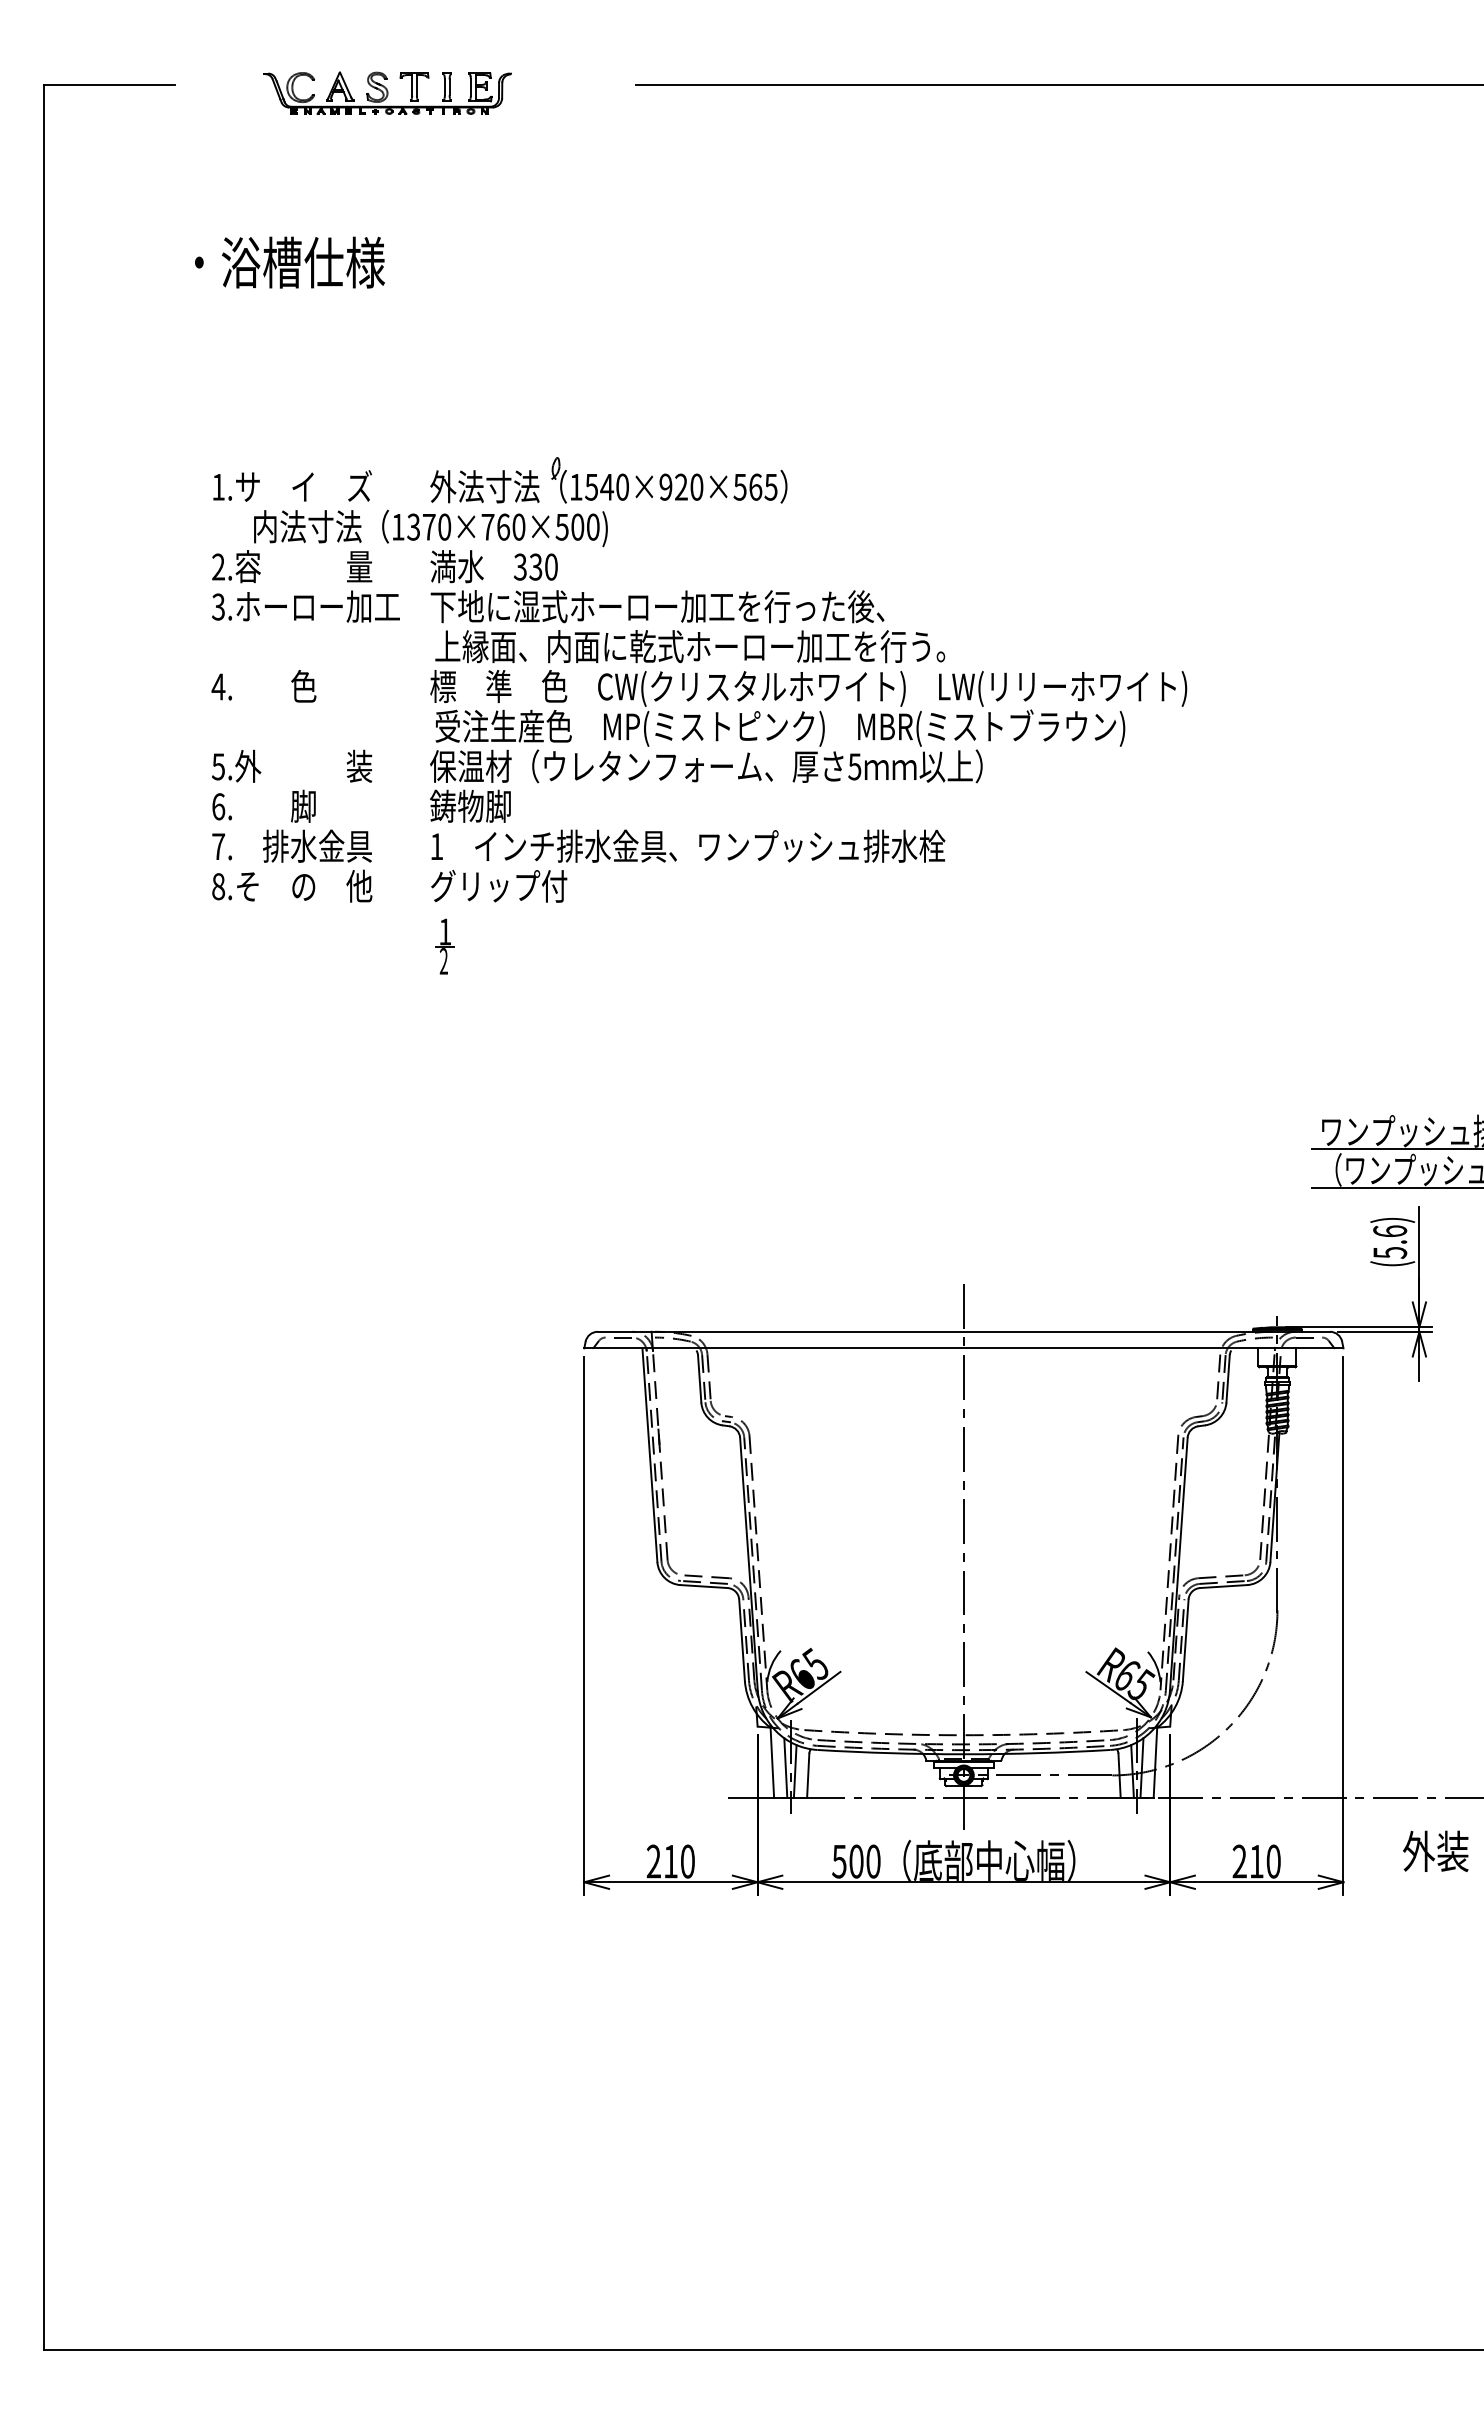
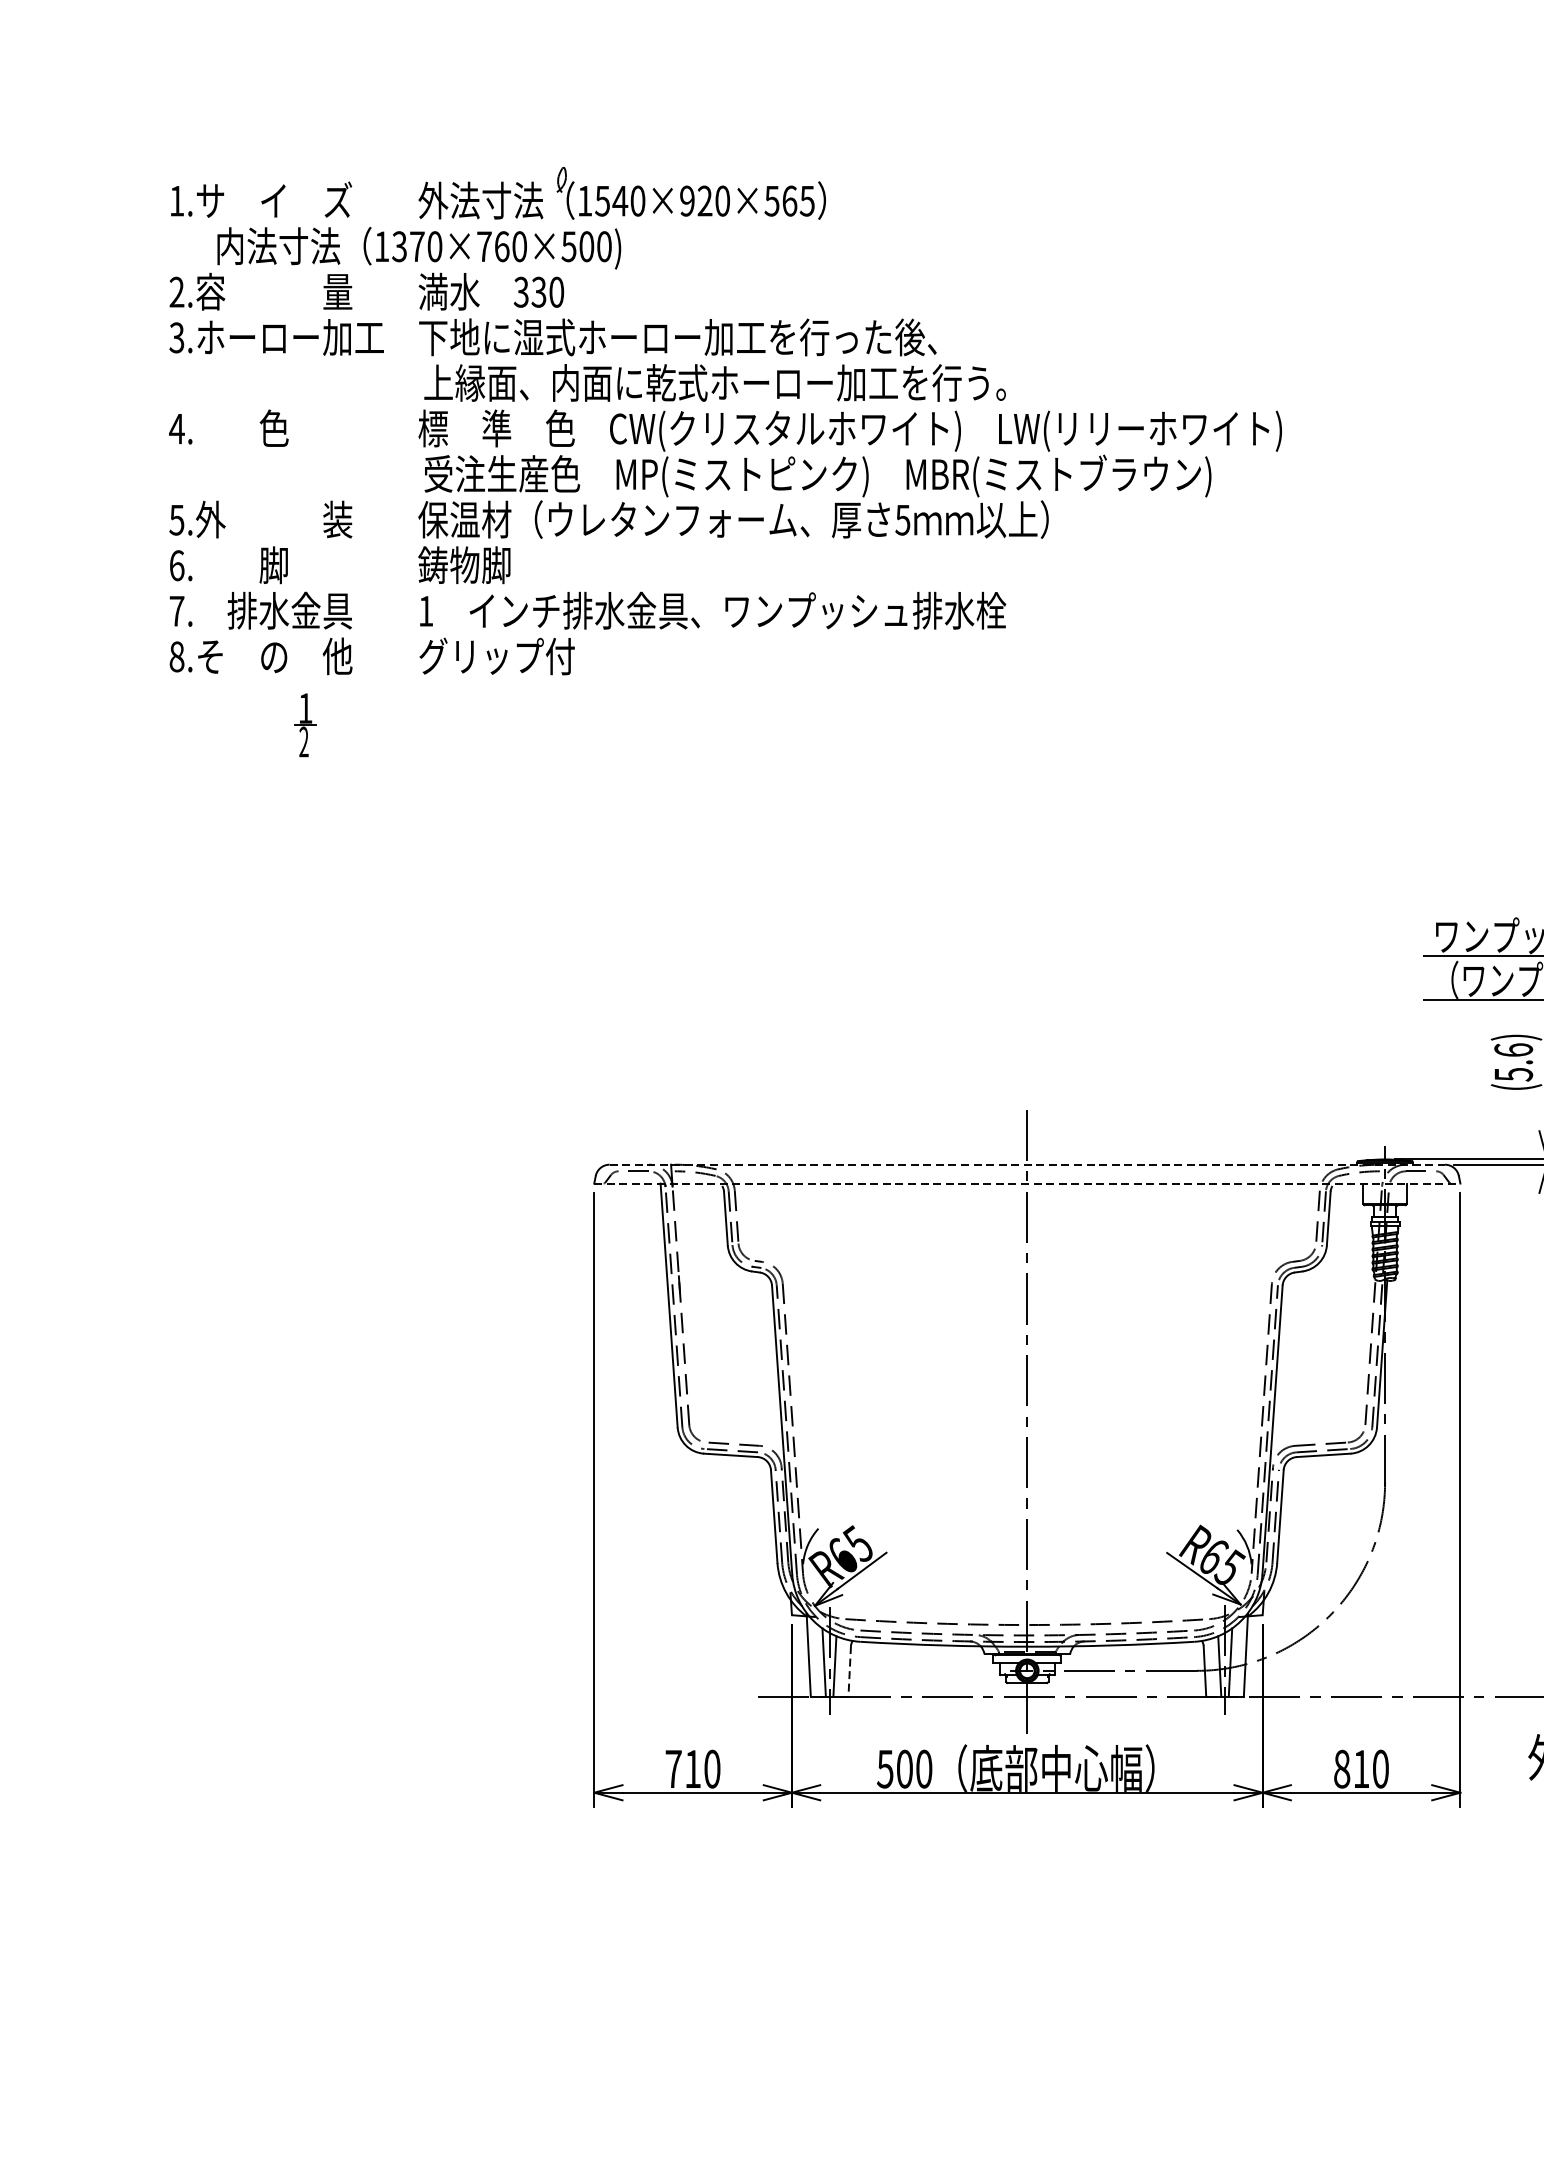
part: (444, 946) -> (304, 725), moved
line: (964, 1331) -> (1028, 1164), solid -> dashed
line: (963, 1348) -> (1026, 1183), solid -> dashed
line: (808, 1776) -> (850, 1672), solid -> dashed
text: (653, 1861) -> (673, 1769), 210 -> 710
text: (1239, 1861) -> (1341, 1769), 210 -> 810

